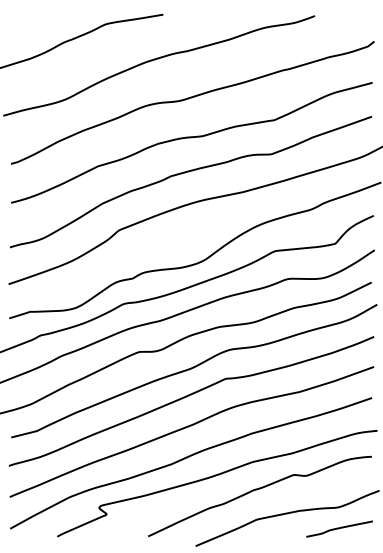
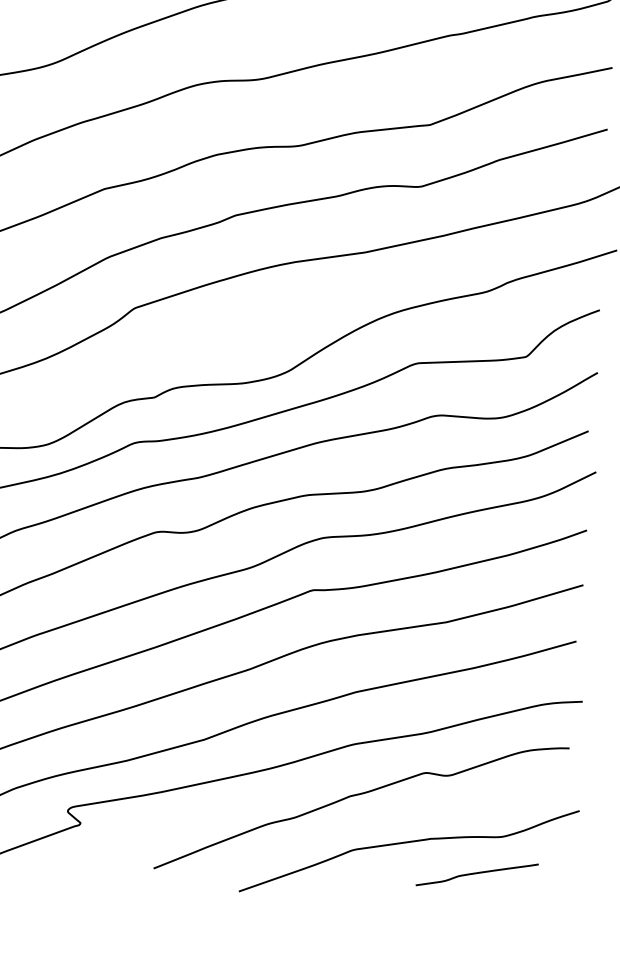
curve: (339, 528) -> (477, 873), moved

